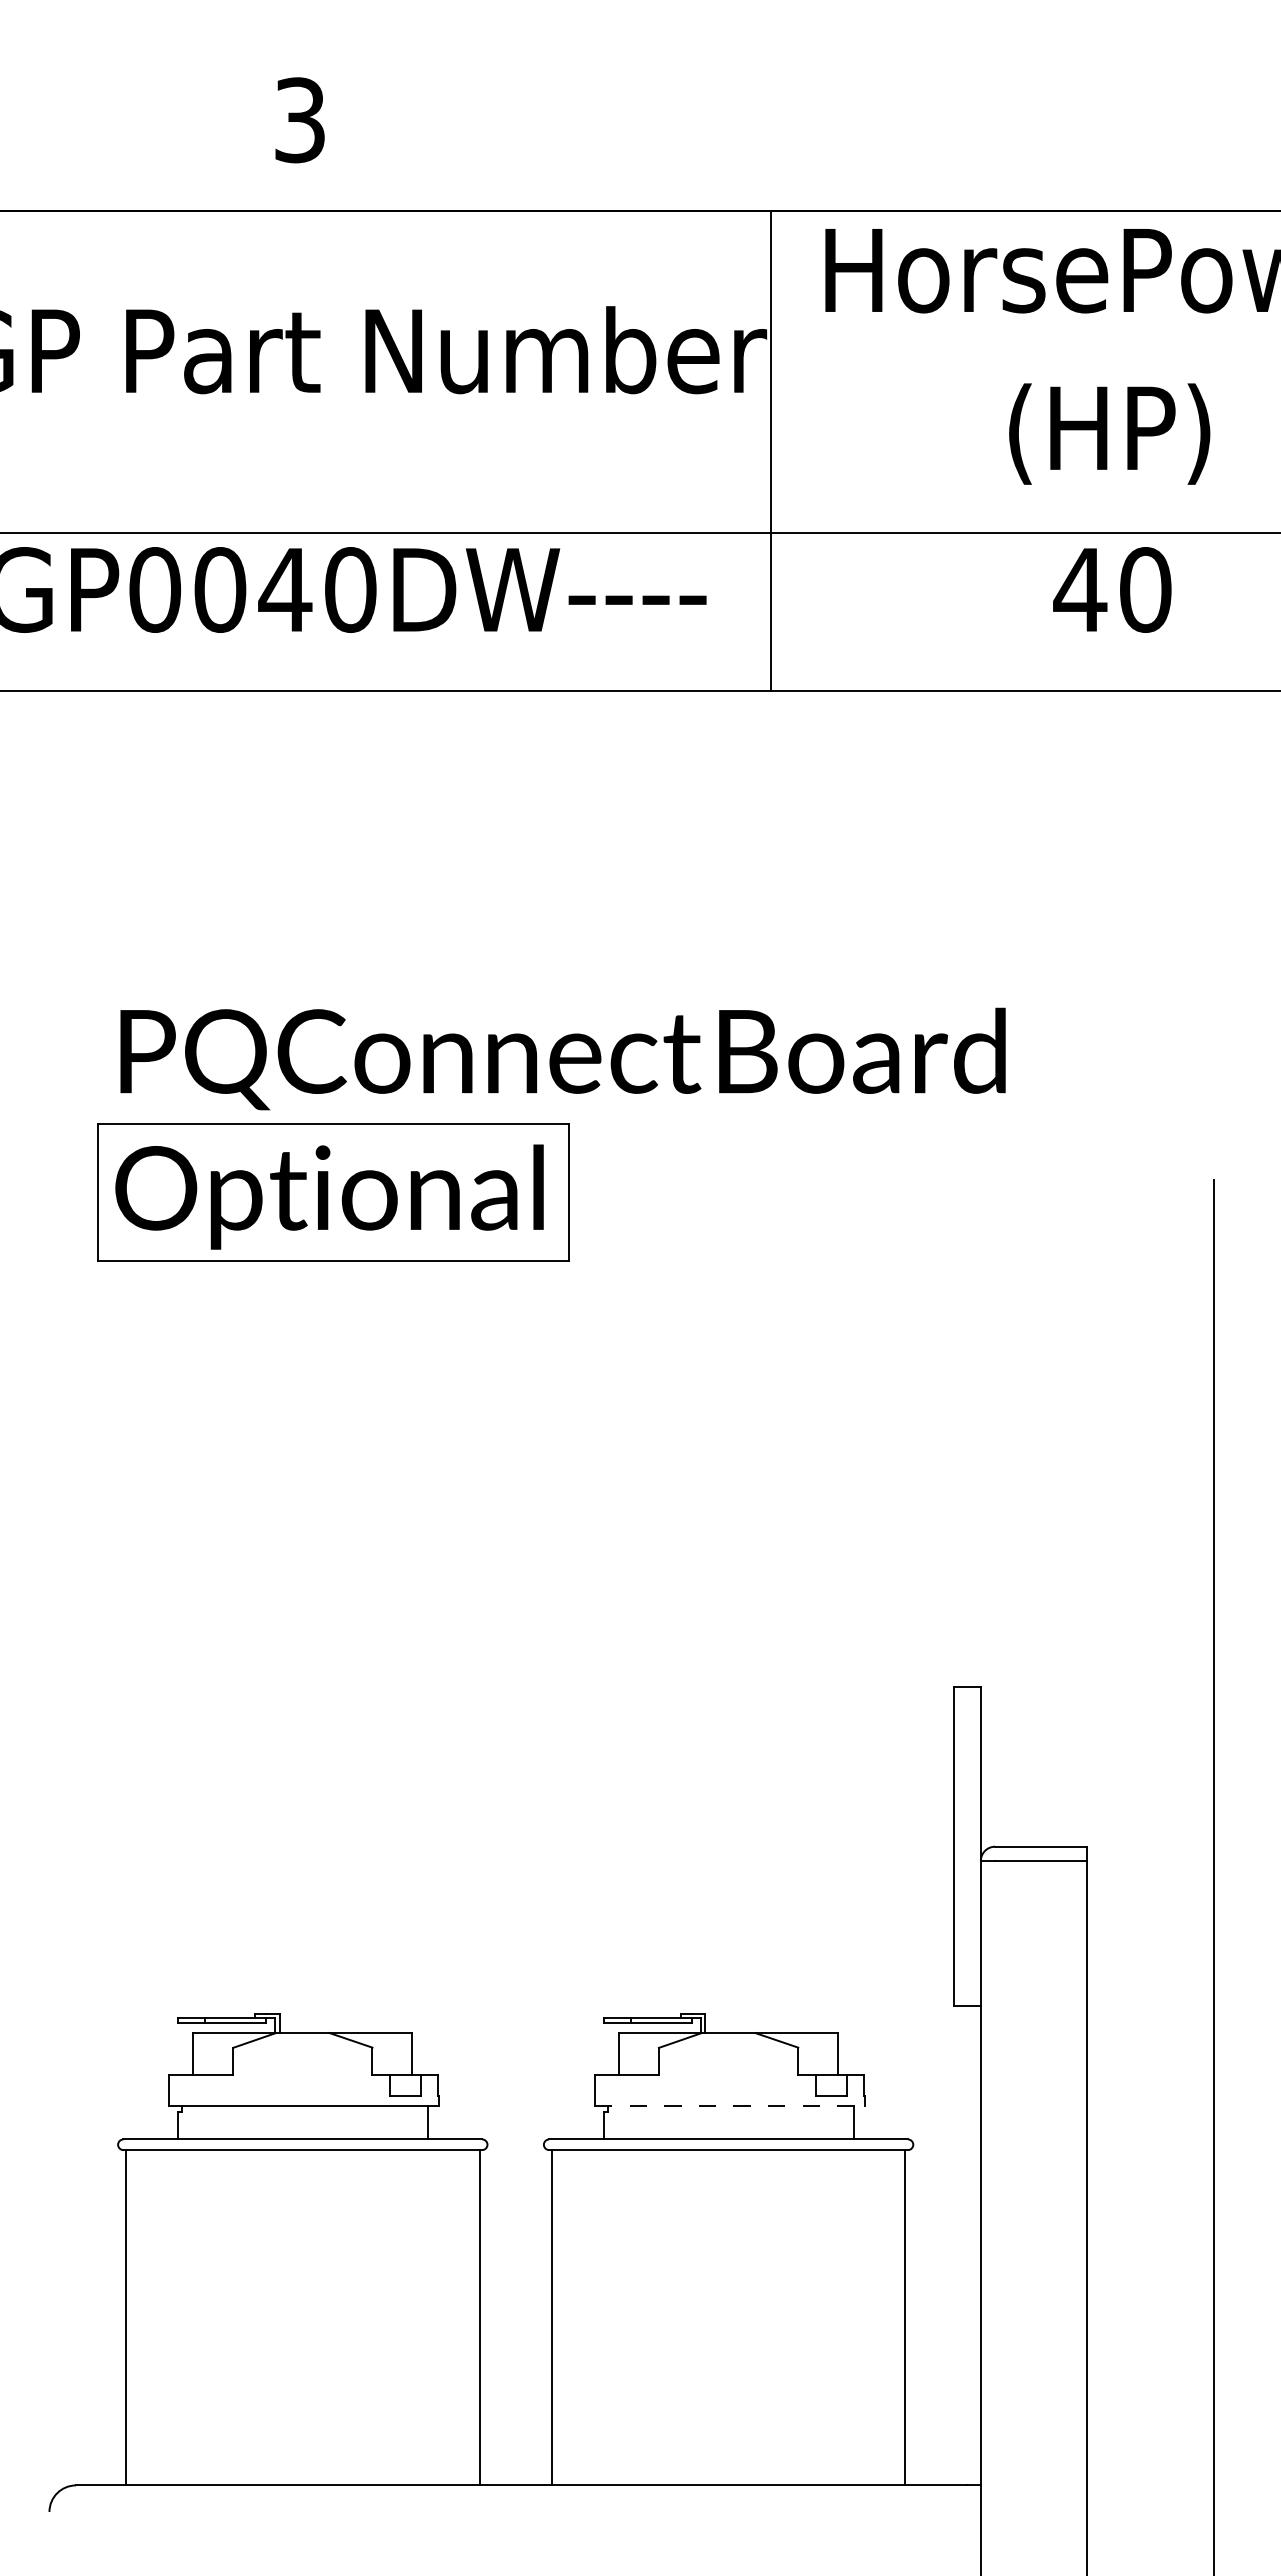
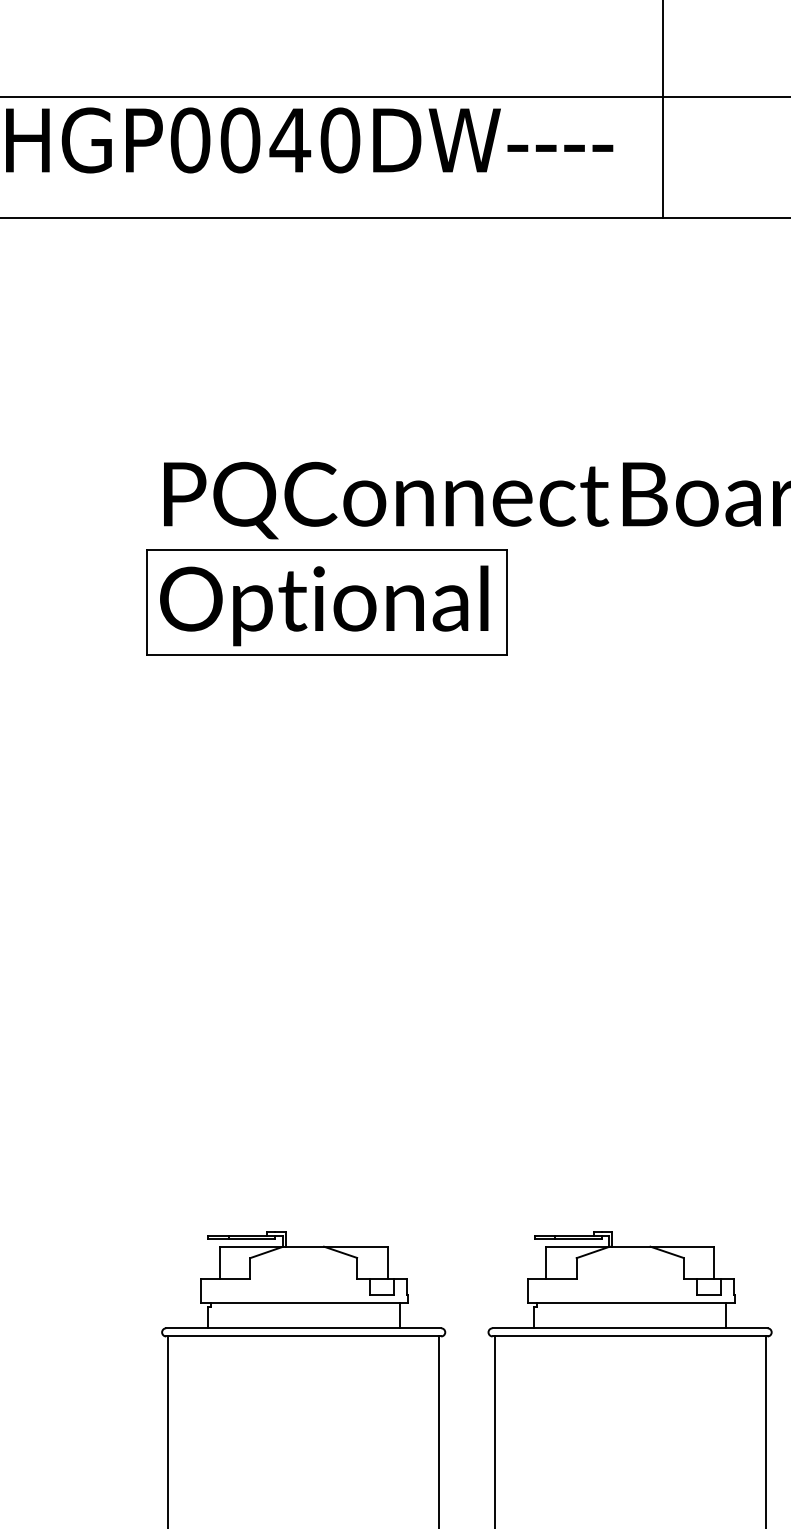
line: (729, 2106) -> (630, 1303), dashed -> solid

